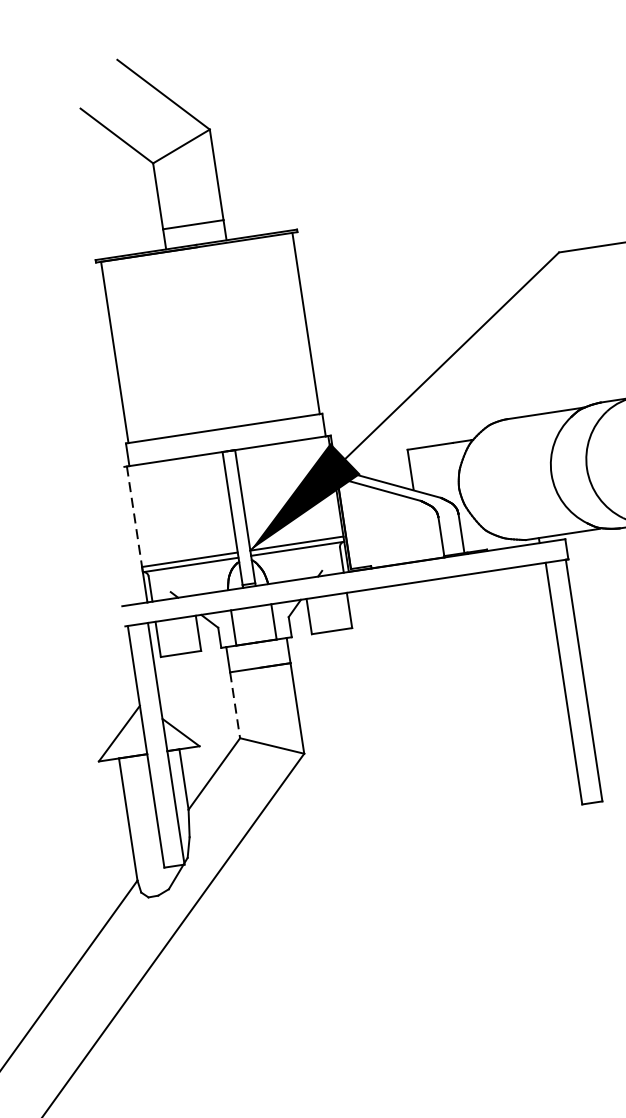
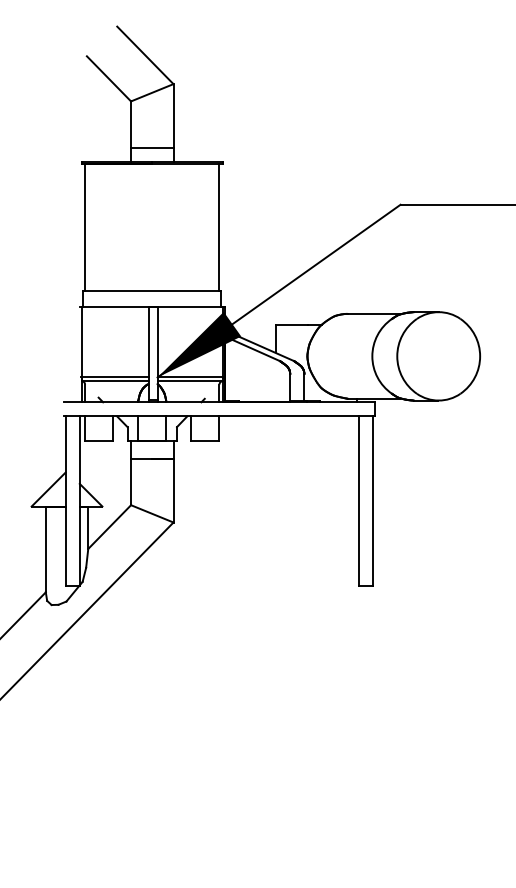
line: (134, 517) -> (81, 342), dashed -> solid
line: (235, 705) -> (131, 482), dashed -> solid

